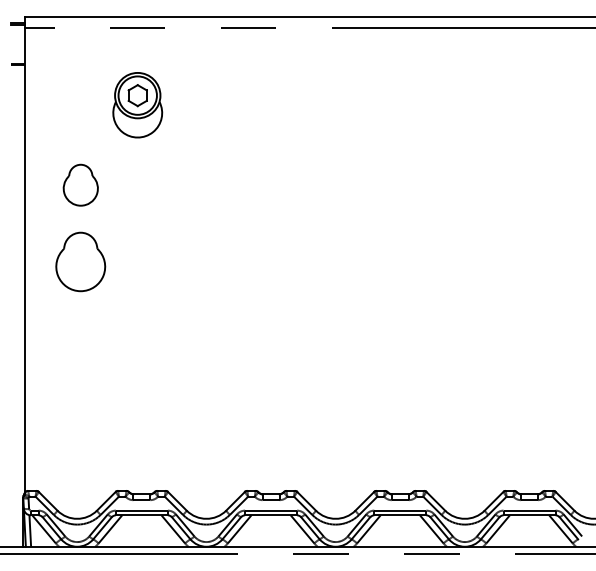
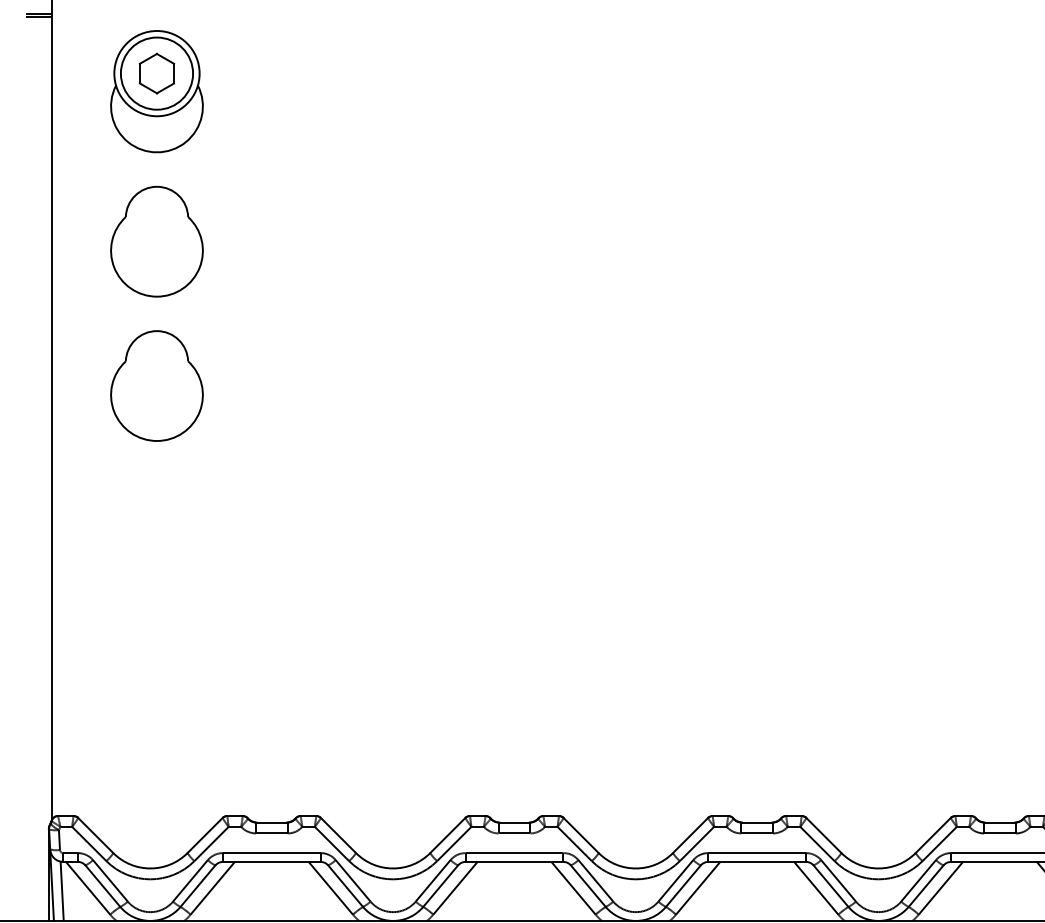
part: (137, 105) -> (156, 92), moved
part: (80, 185) -> (156, 242), size x1.43

